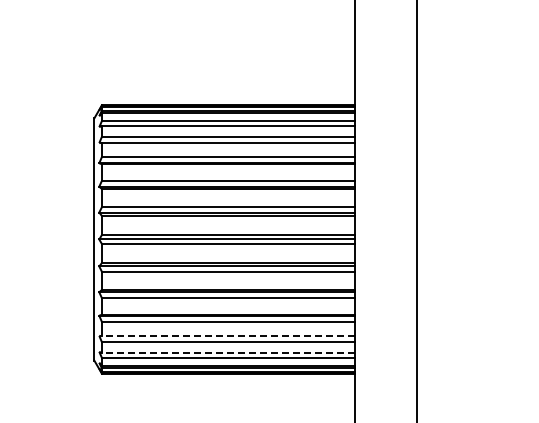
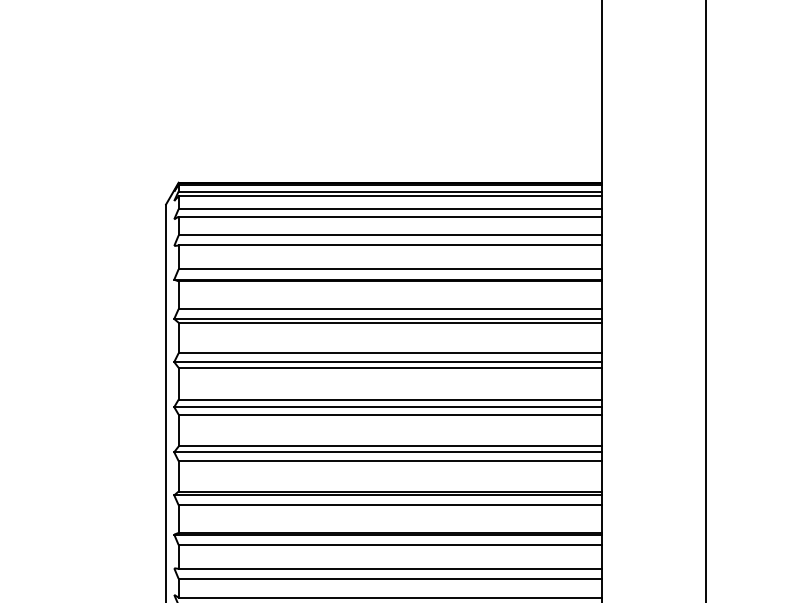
line: (228, 336) -> (390, 569), dashed -> solid
line: (228, 353) -> (390, 597), dashed -> solid

